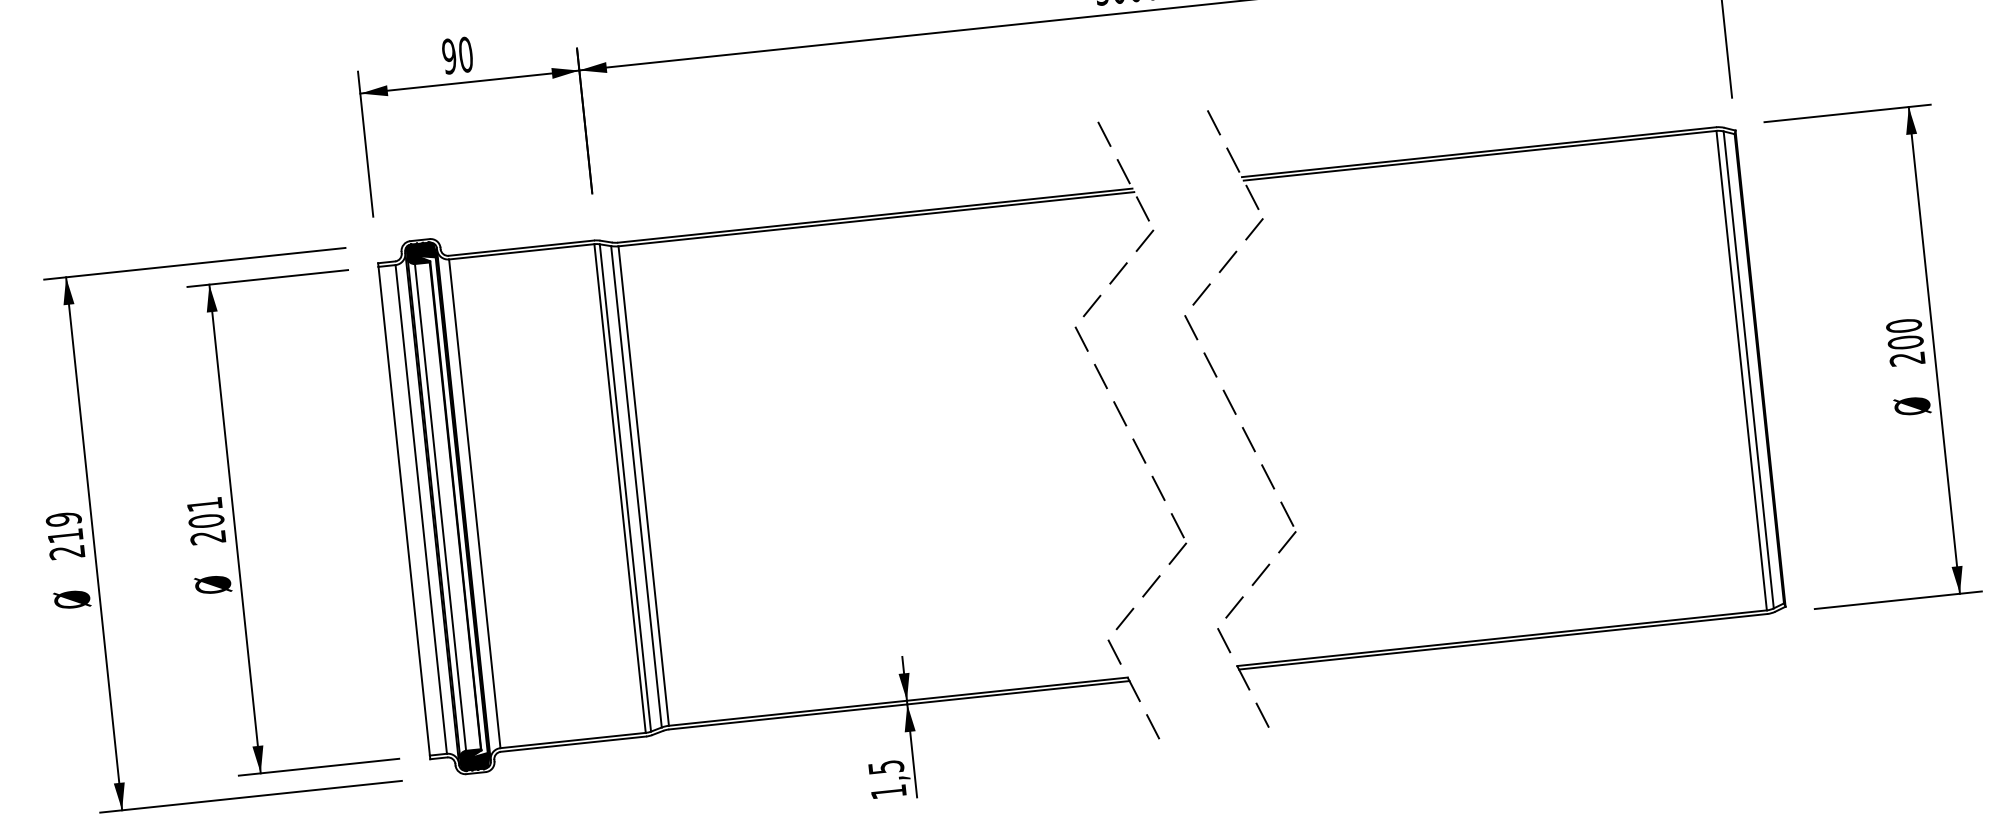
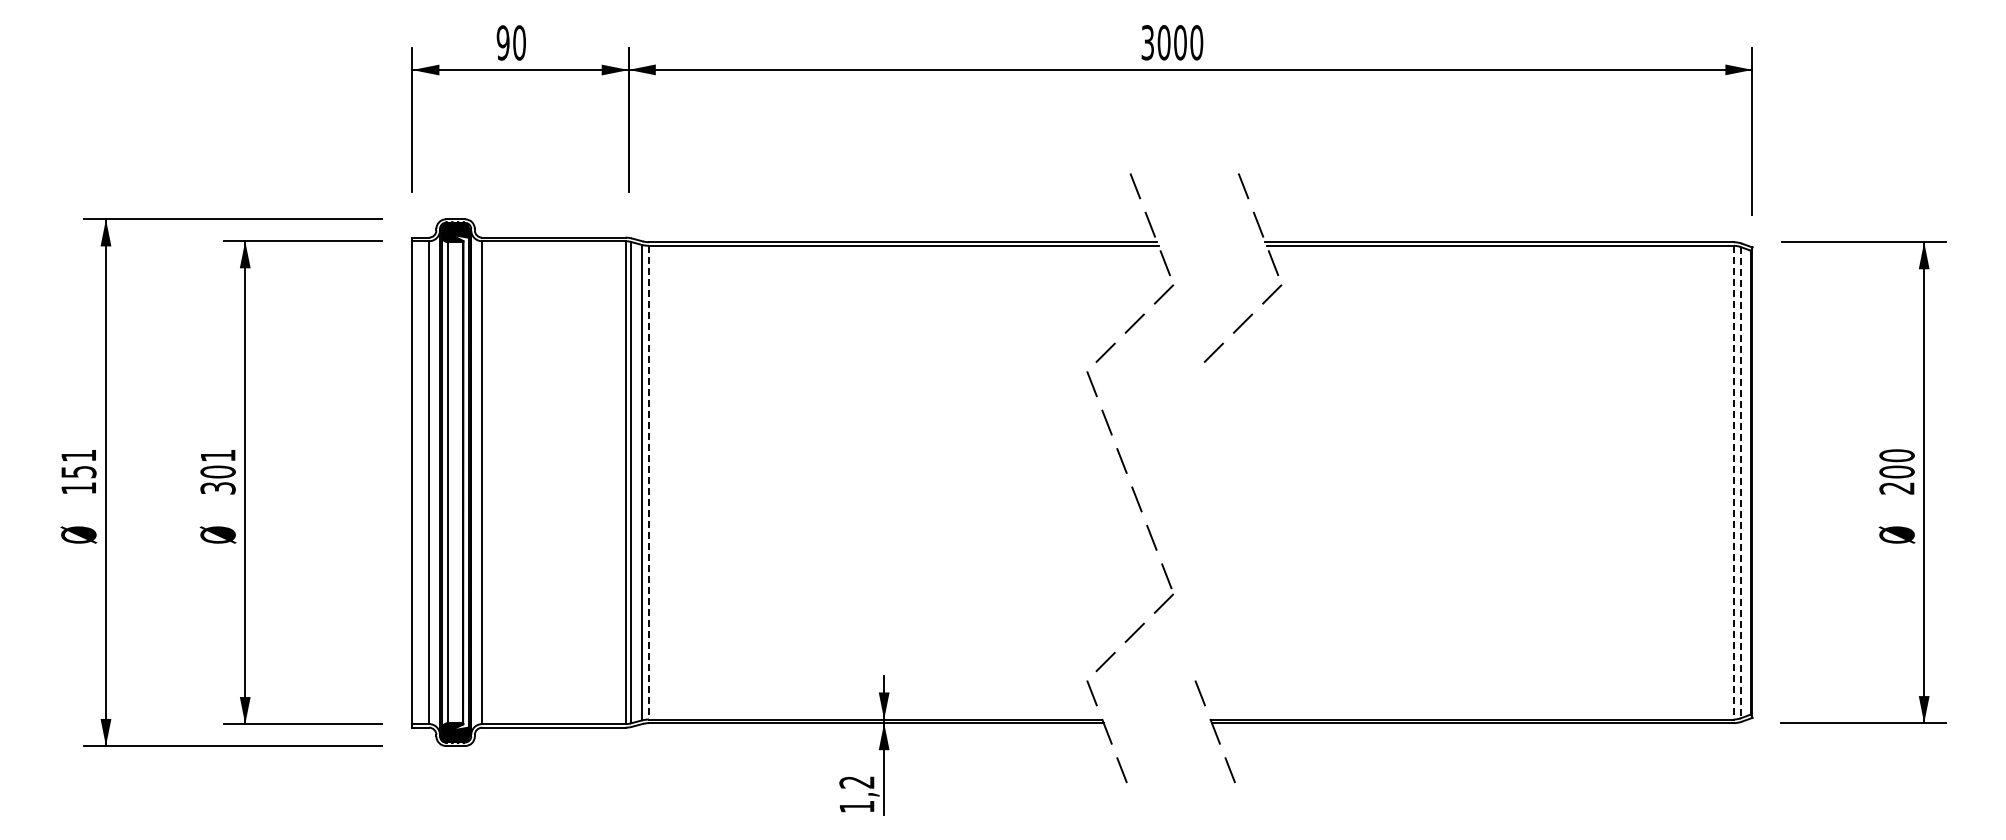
line: (1748, 369) -> (1740, 482), solid -> dashed
line: (1741, 370) -> (1733, 482), solid -> dashed
part: (1253, 451) -> (1248, 511), removed
line: (643, 485) -> (648, 482), solid -> dashed
text: (65, 535) -> (78, 471), 219 -> 151
text: (207, 537) -> (217, 488), 201 -> 301
text: (885, 767) -> (856, 782), 1,5 -> 1,2

